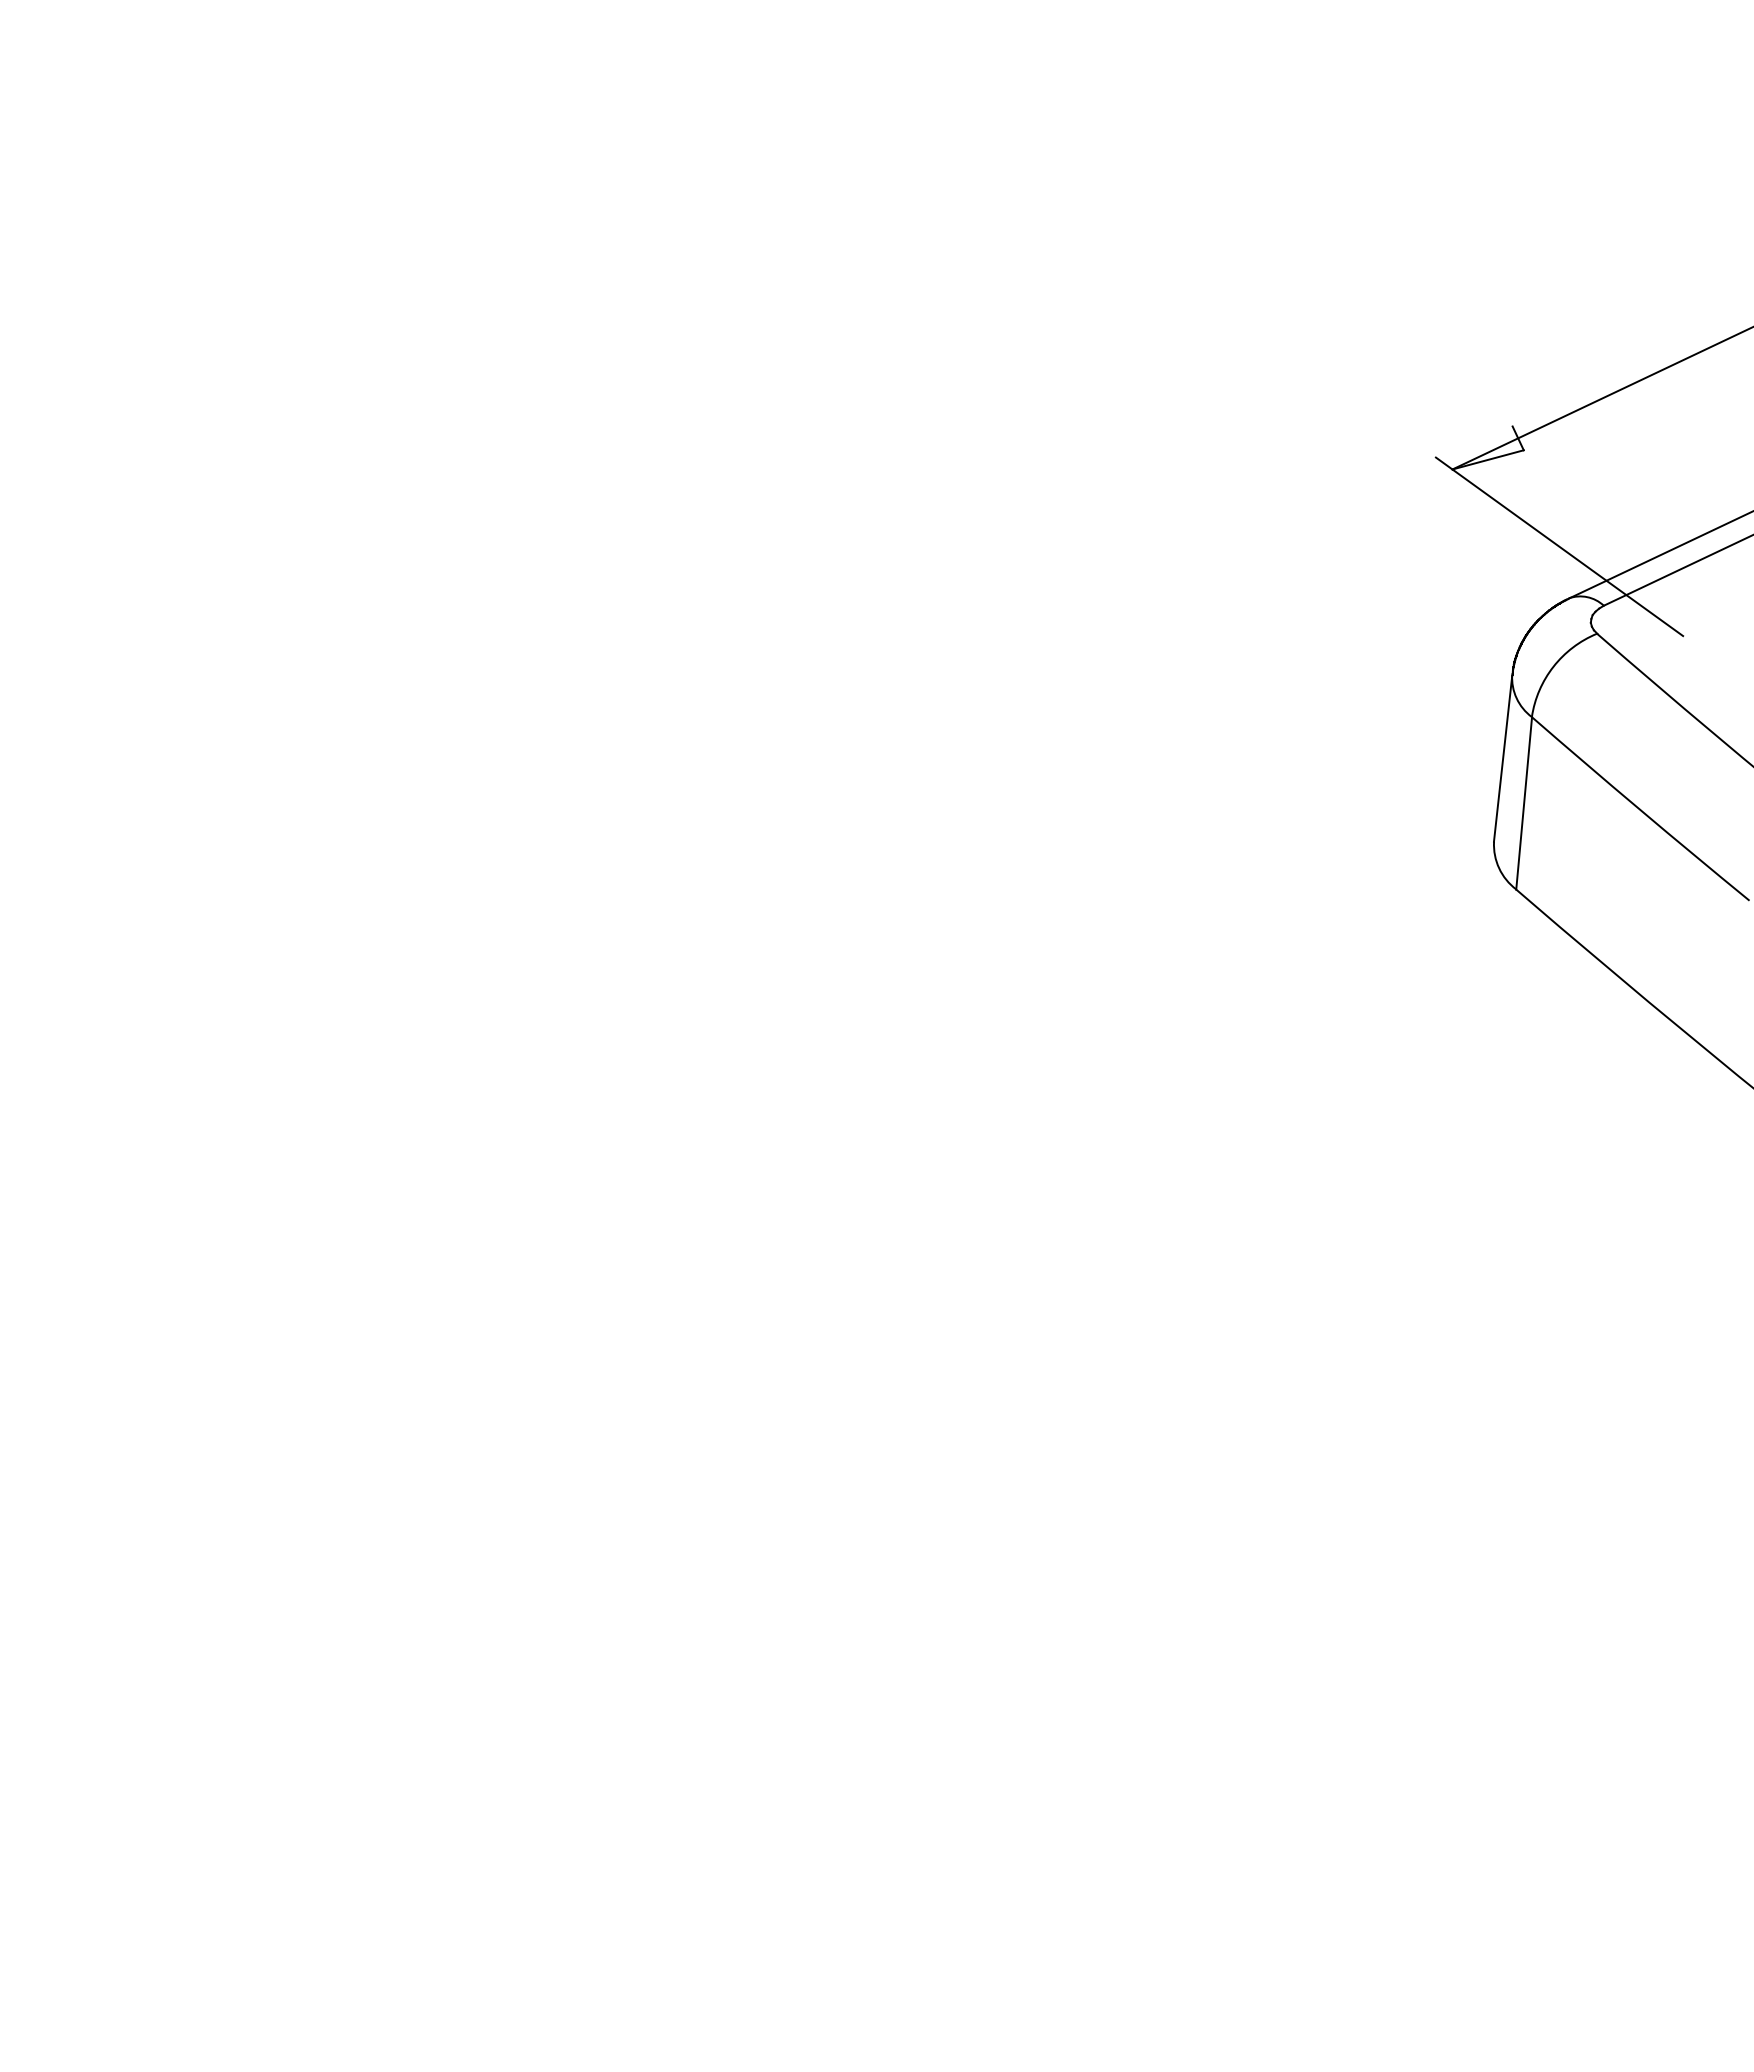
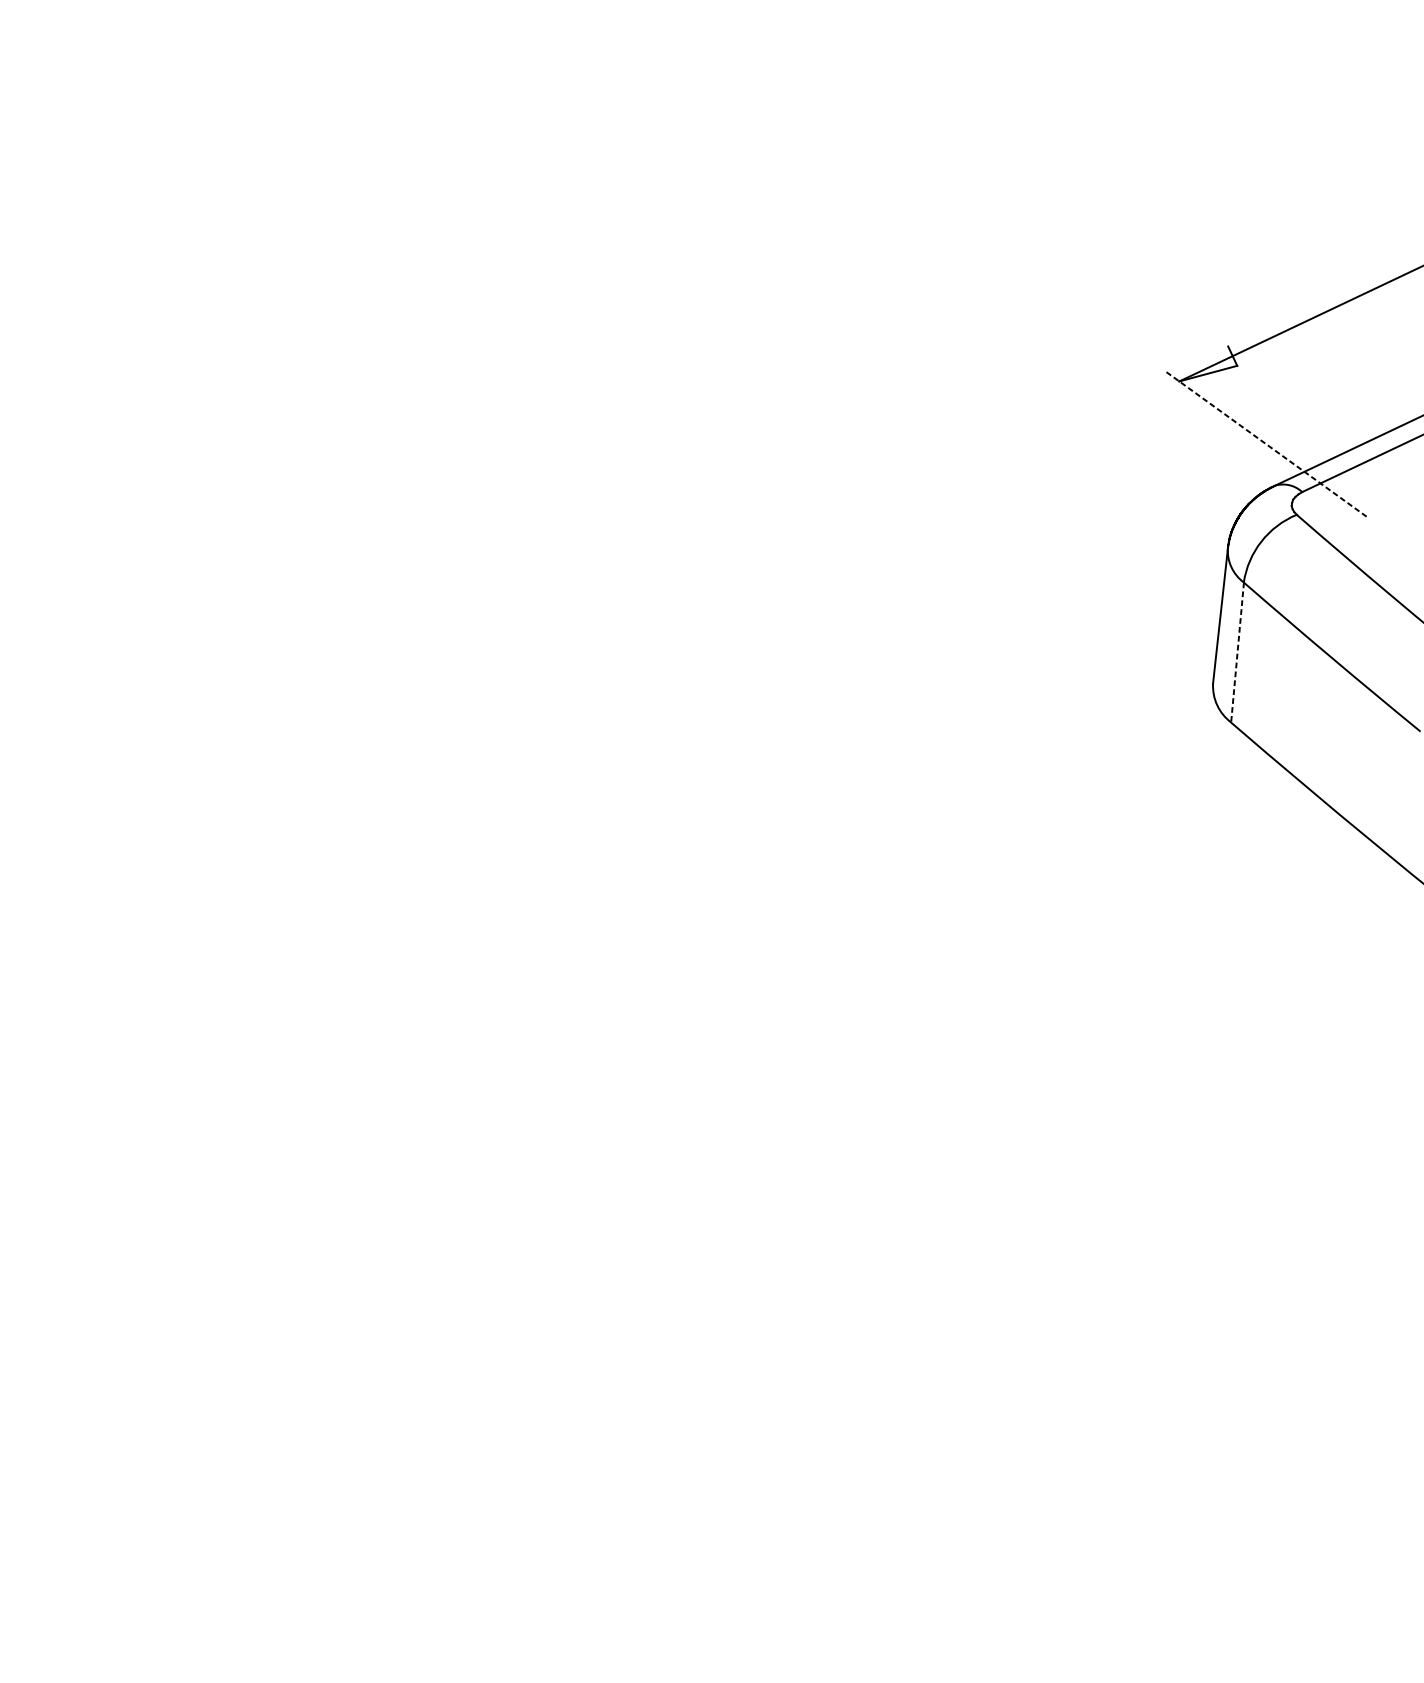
line: (1559, 546) -> (1266, 443), solid -> dashed
line: (1524, 803) -> (1237, 652), solid -> dashed

